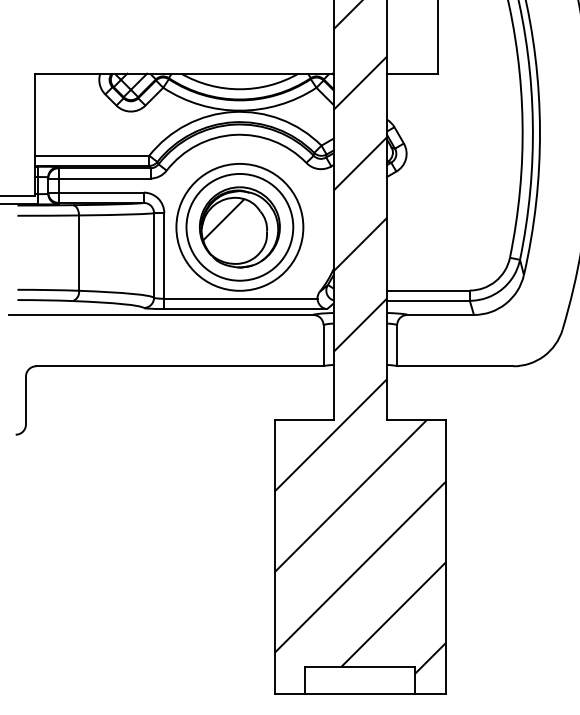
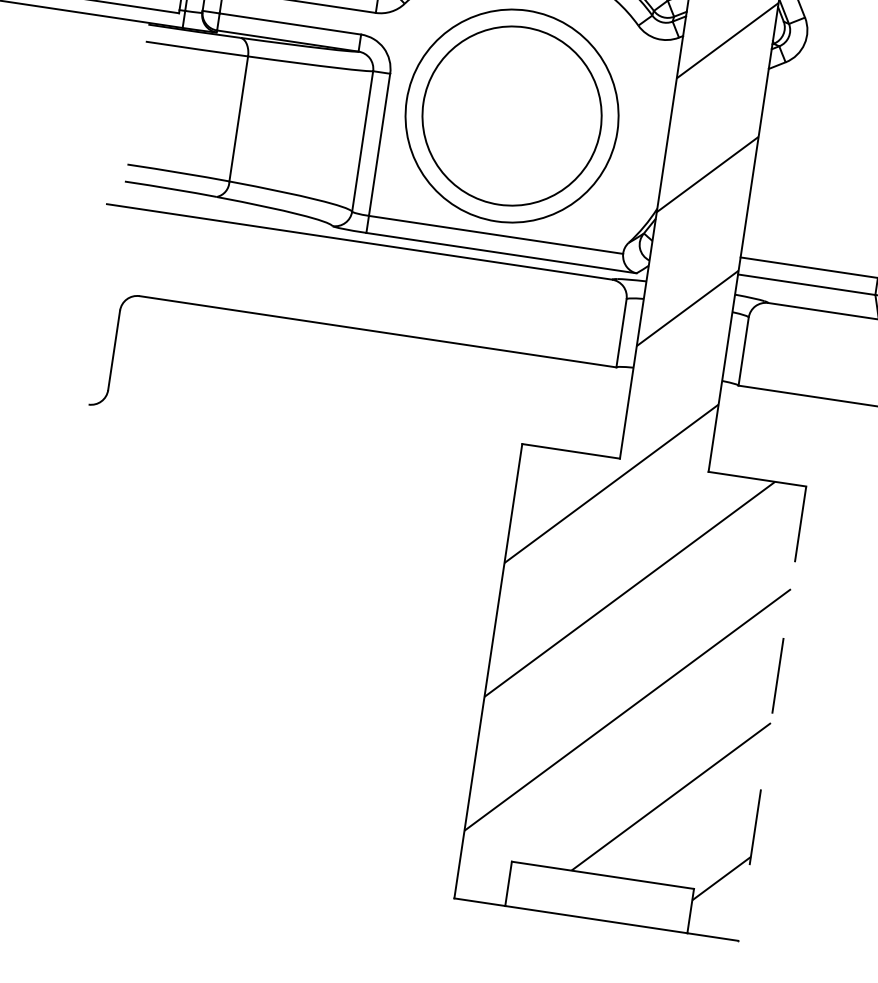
part: (239, 227) -> (511, 116), removed
line: (445, 556) -> (771, 713), solid -> dashed

